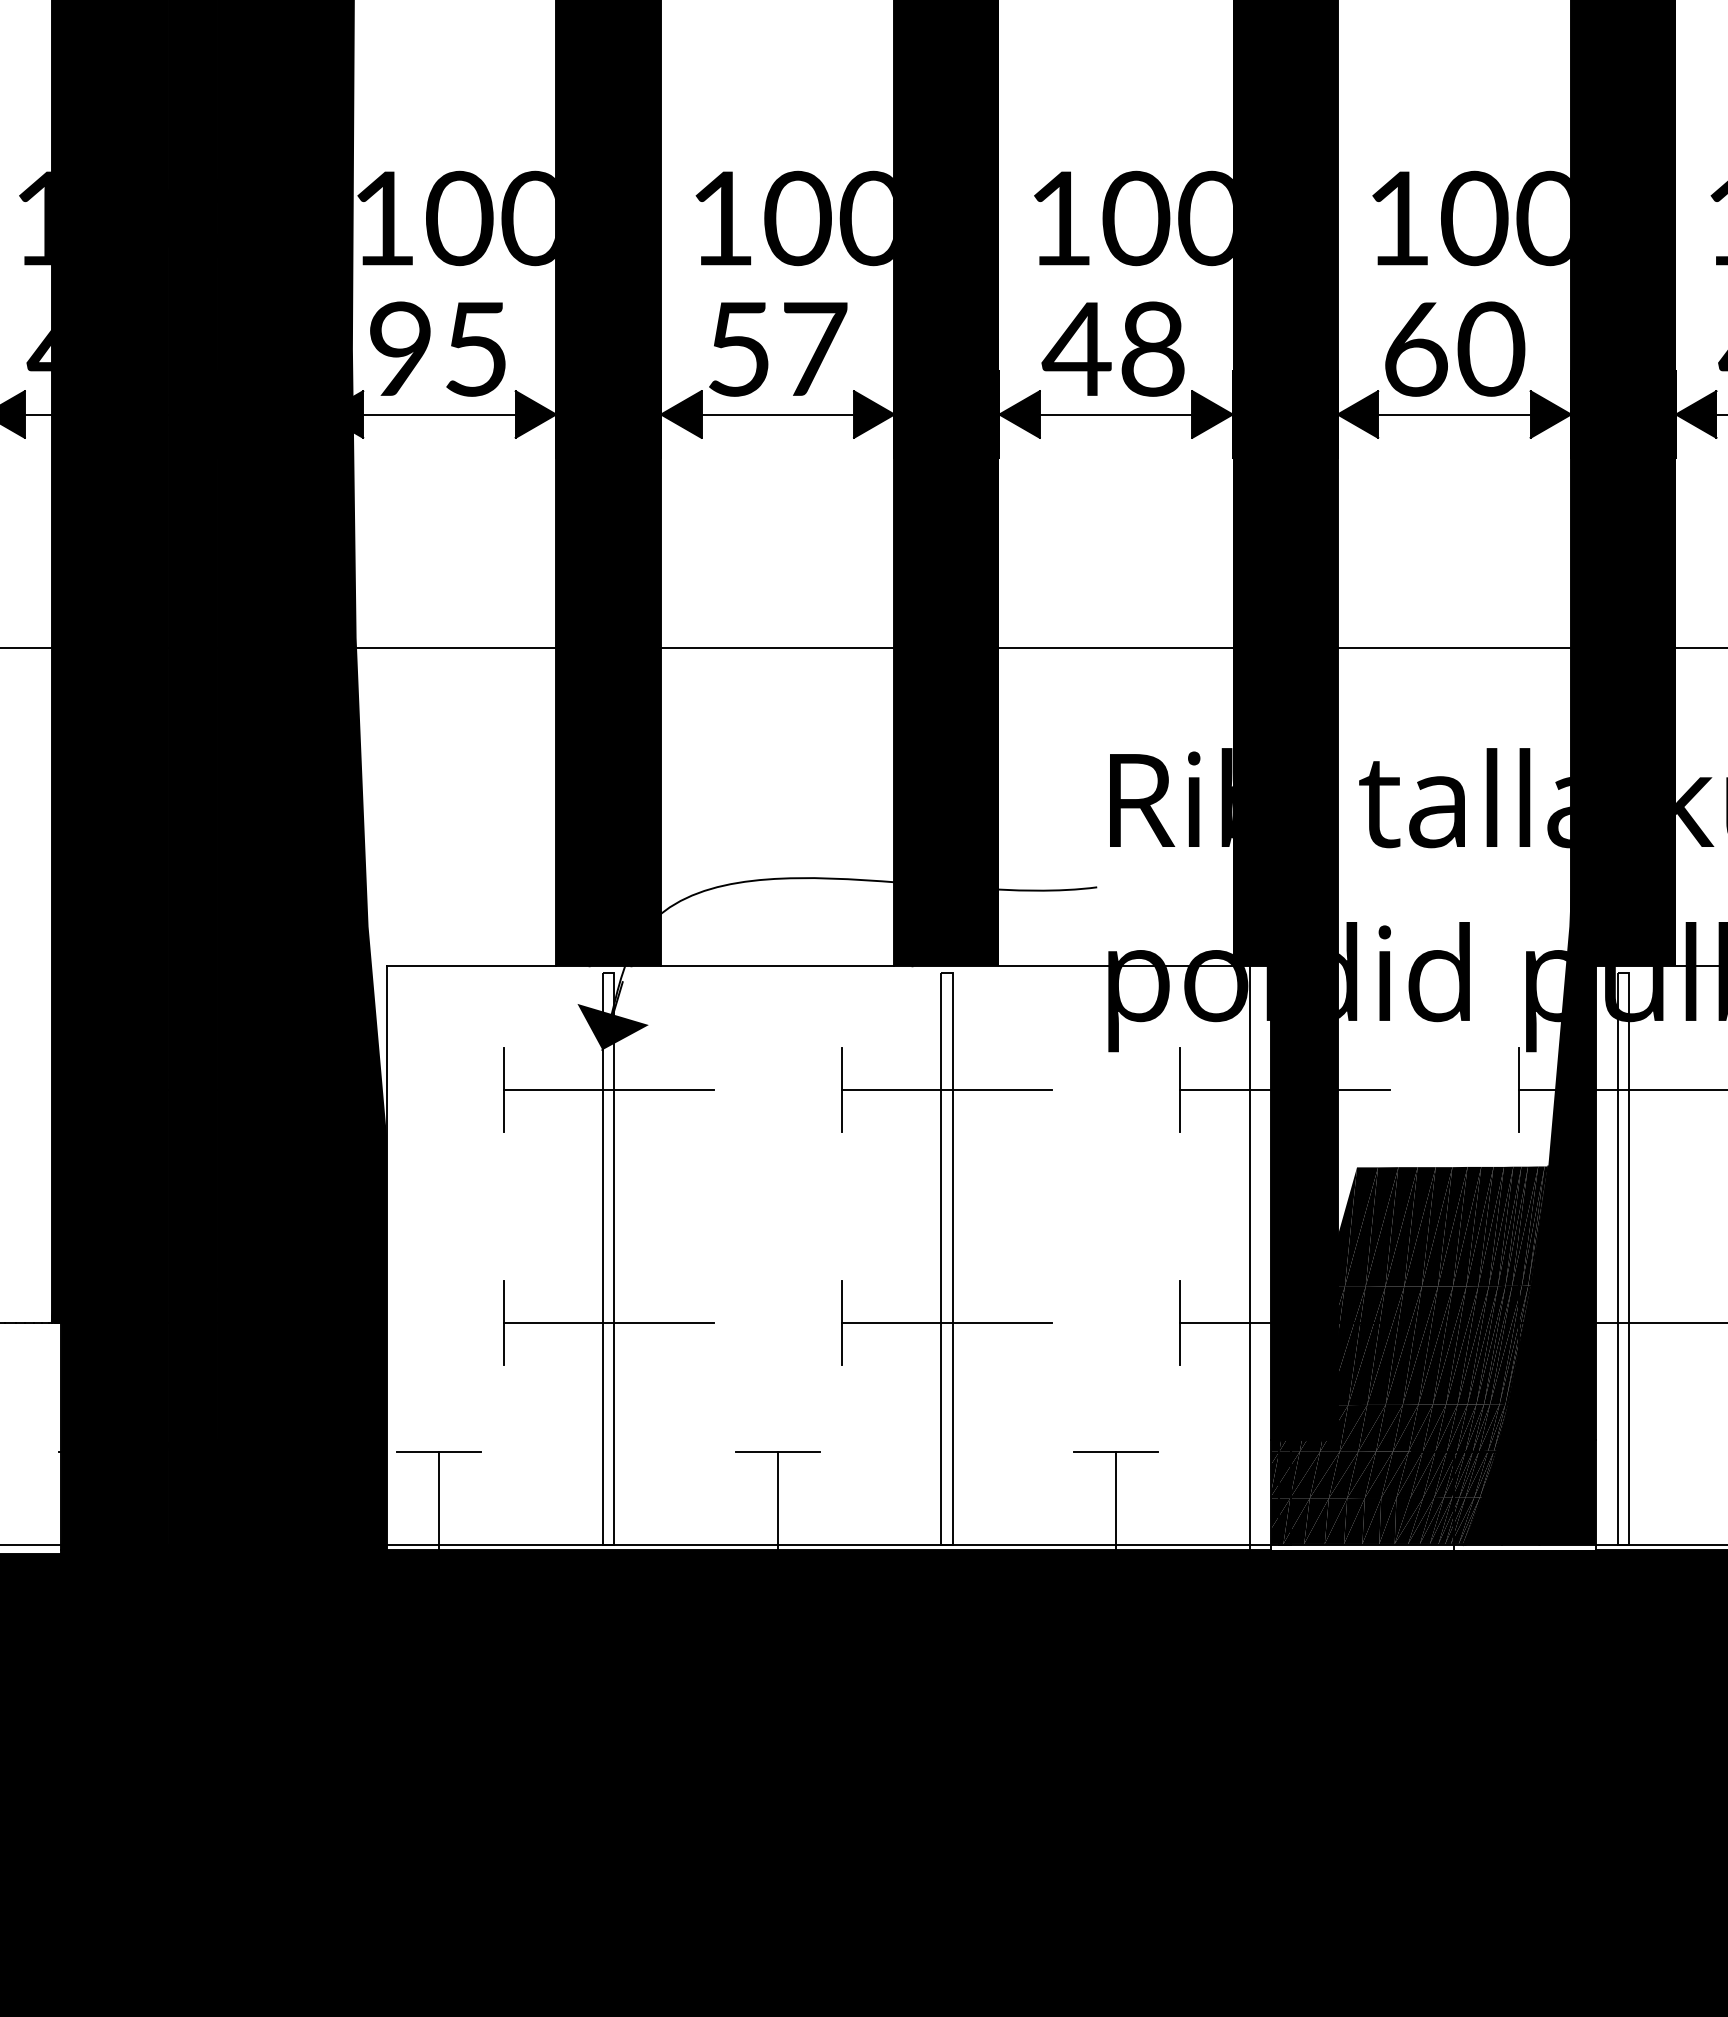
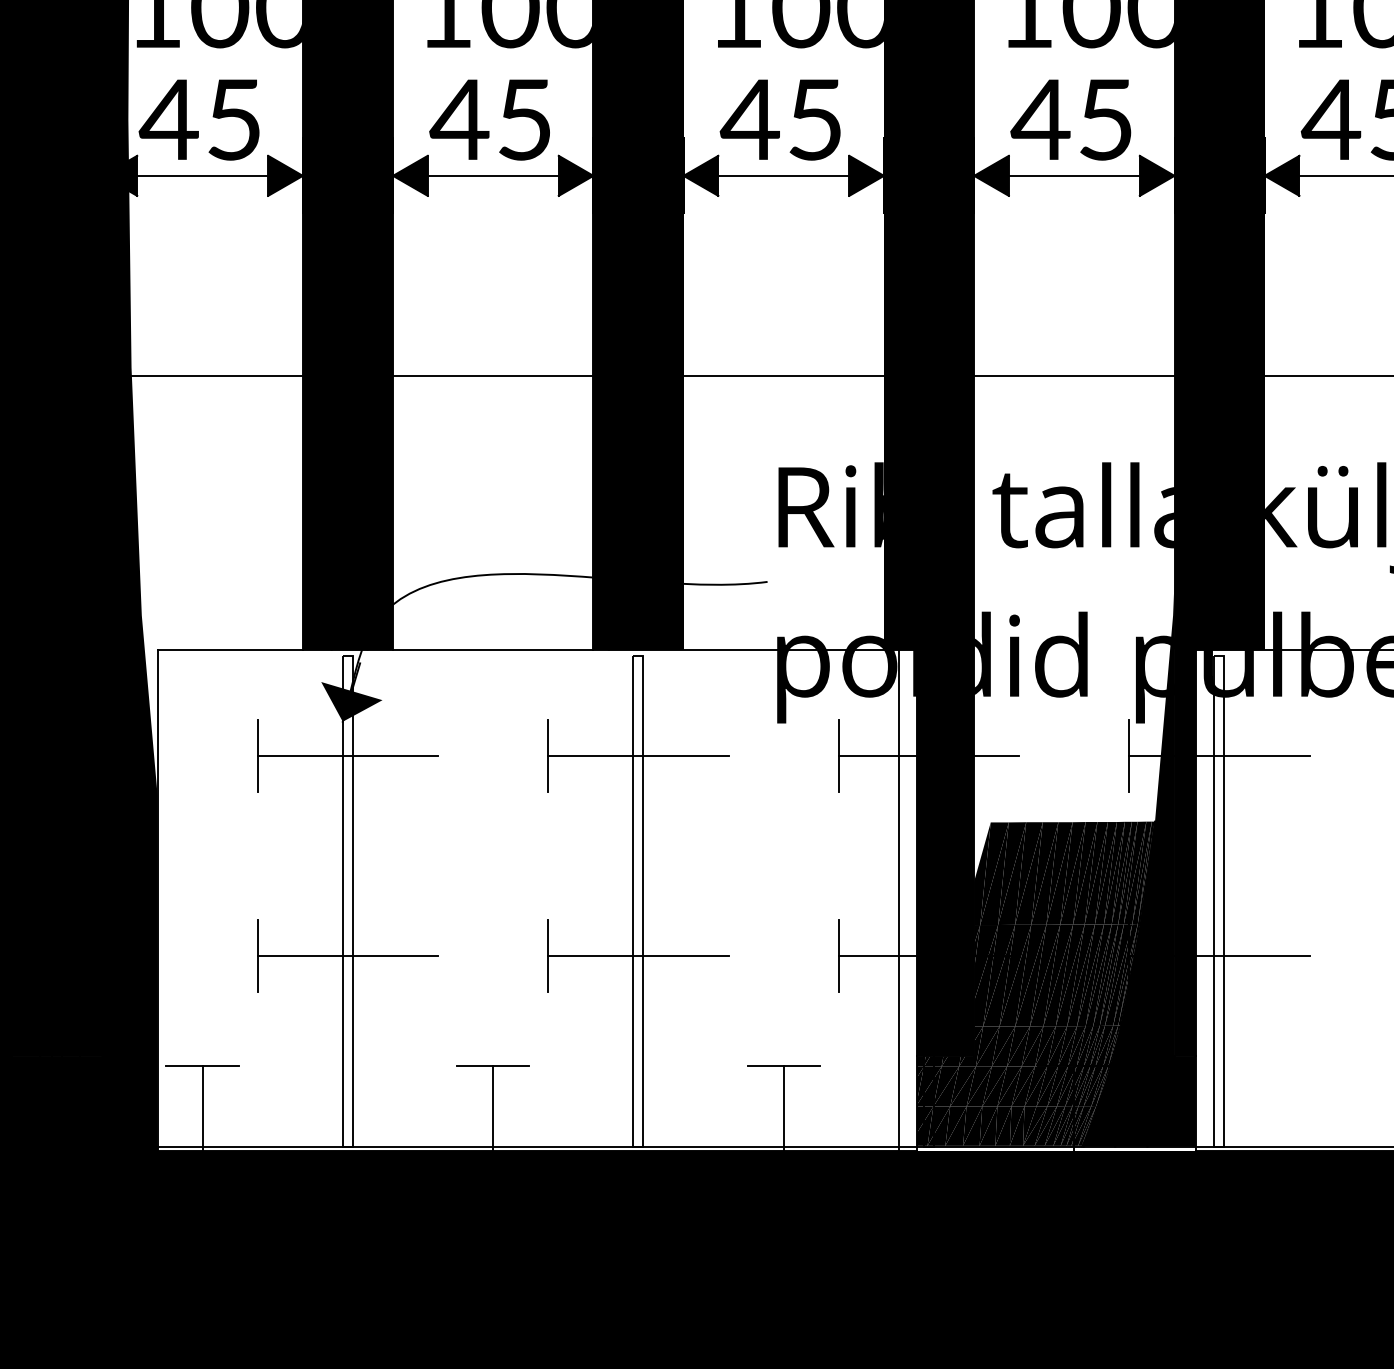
text: (399, 348) -> (168, 119), 95 -> 45
text: (1152, 348) -> (815, 119), 48 -> 45
text: (1452, 348) -> (1072, 119), 60 -> 45
text: (775, 349) -> (491, 120), 57 -> 45

